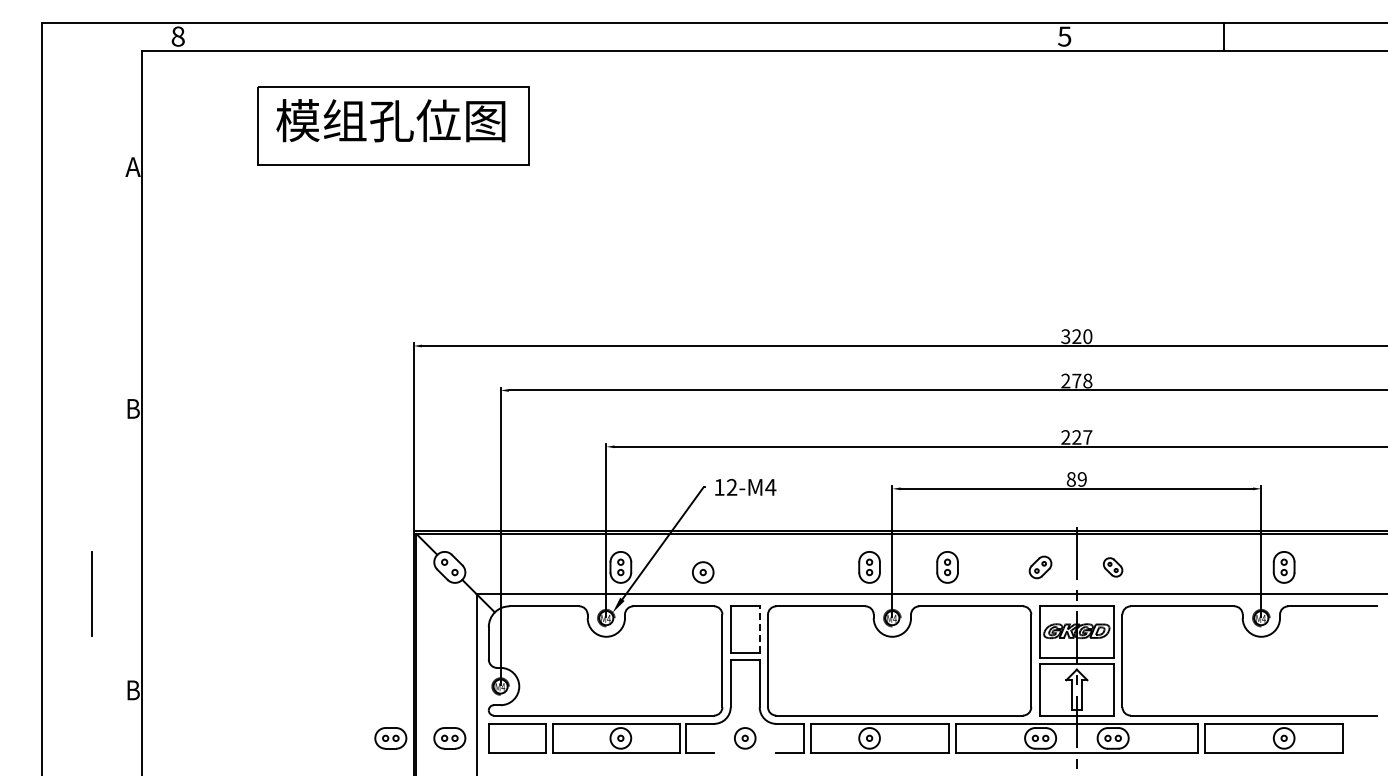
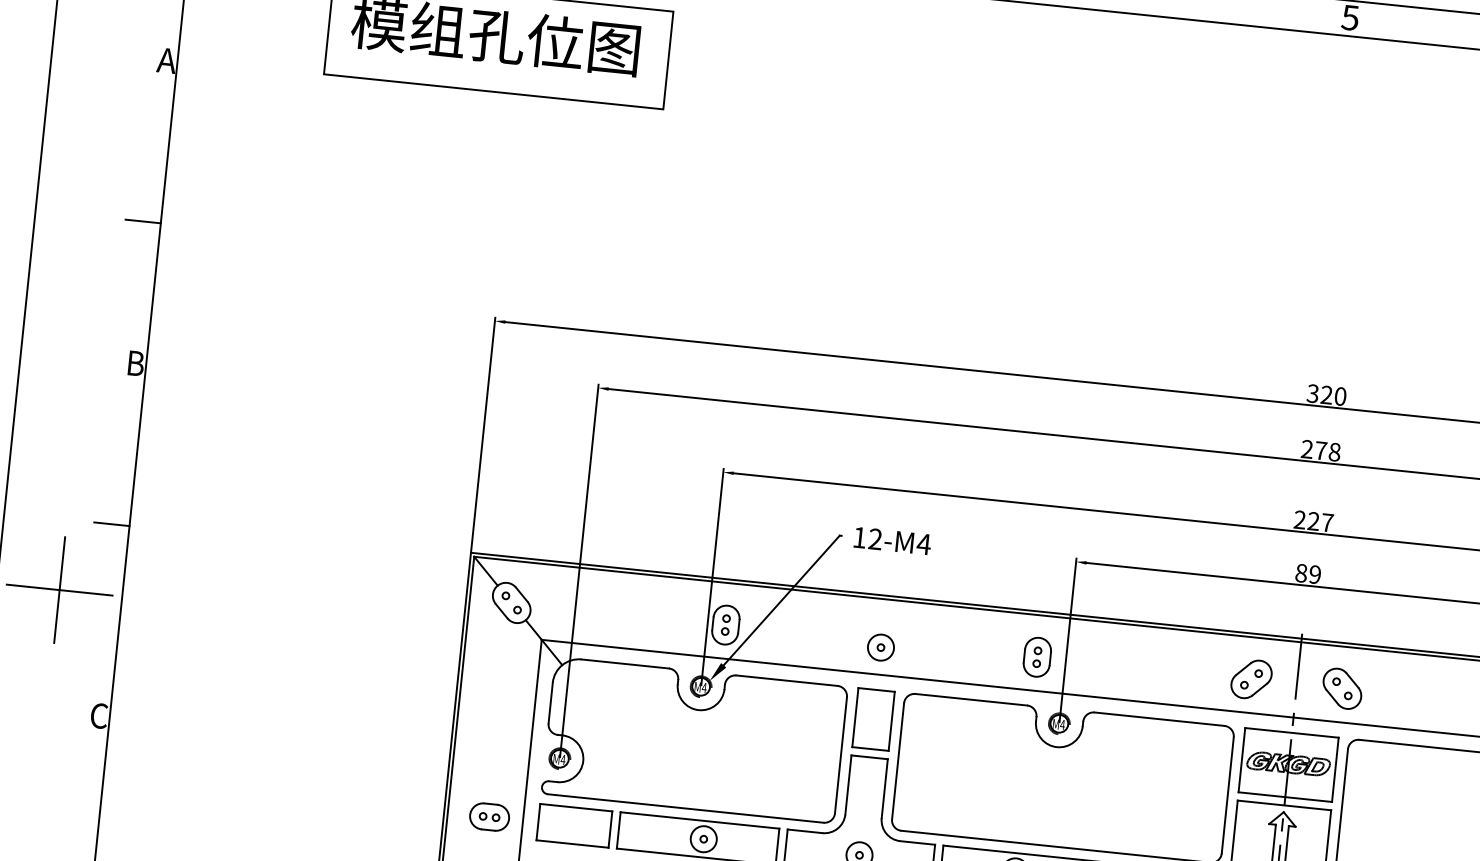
line: (127, 296) -> (143, 221), added
line: (127, 537) -> (111, 523), added
part: (947, 567) -> (1134, 667), removed
part: (1040, 567) -> (1251, 679), size x1.43
part: (1112, 567) -> (1341, 688), size x1.67
part: (703, 572) -> (881, 647), moved
line: (91, 594) -> (59, 590), added
line: (759, 629) -> (891, 720), dashed -> solid
text: (132, 690) -> (98, 716), B -> C
part: (390, 738) -> (415, 809), removed

